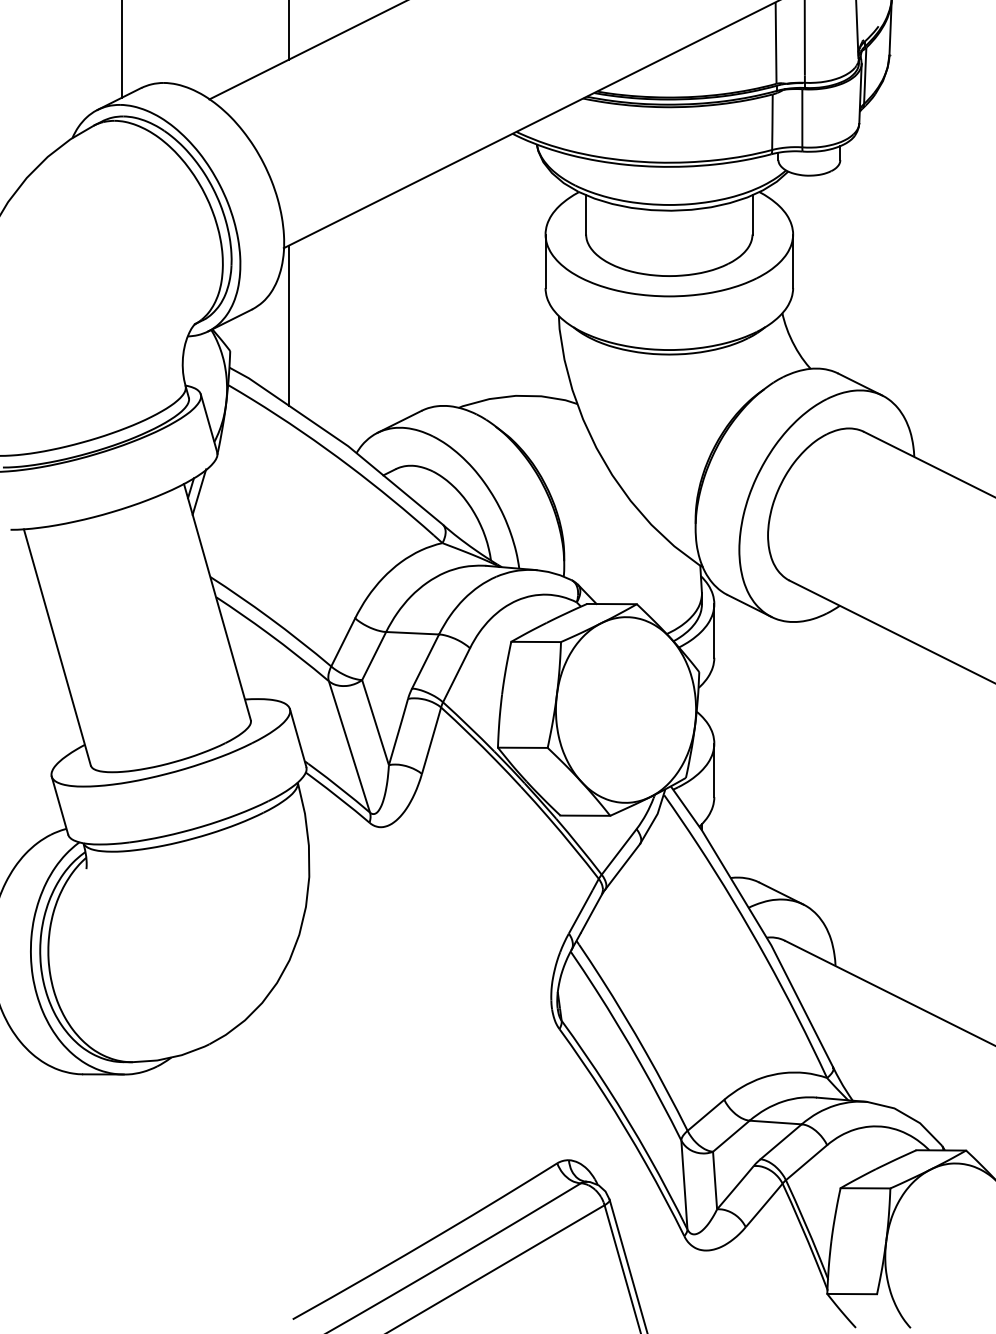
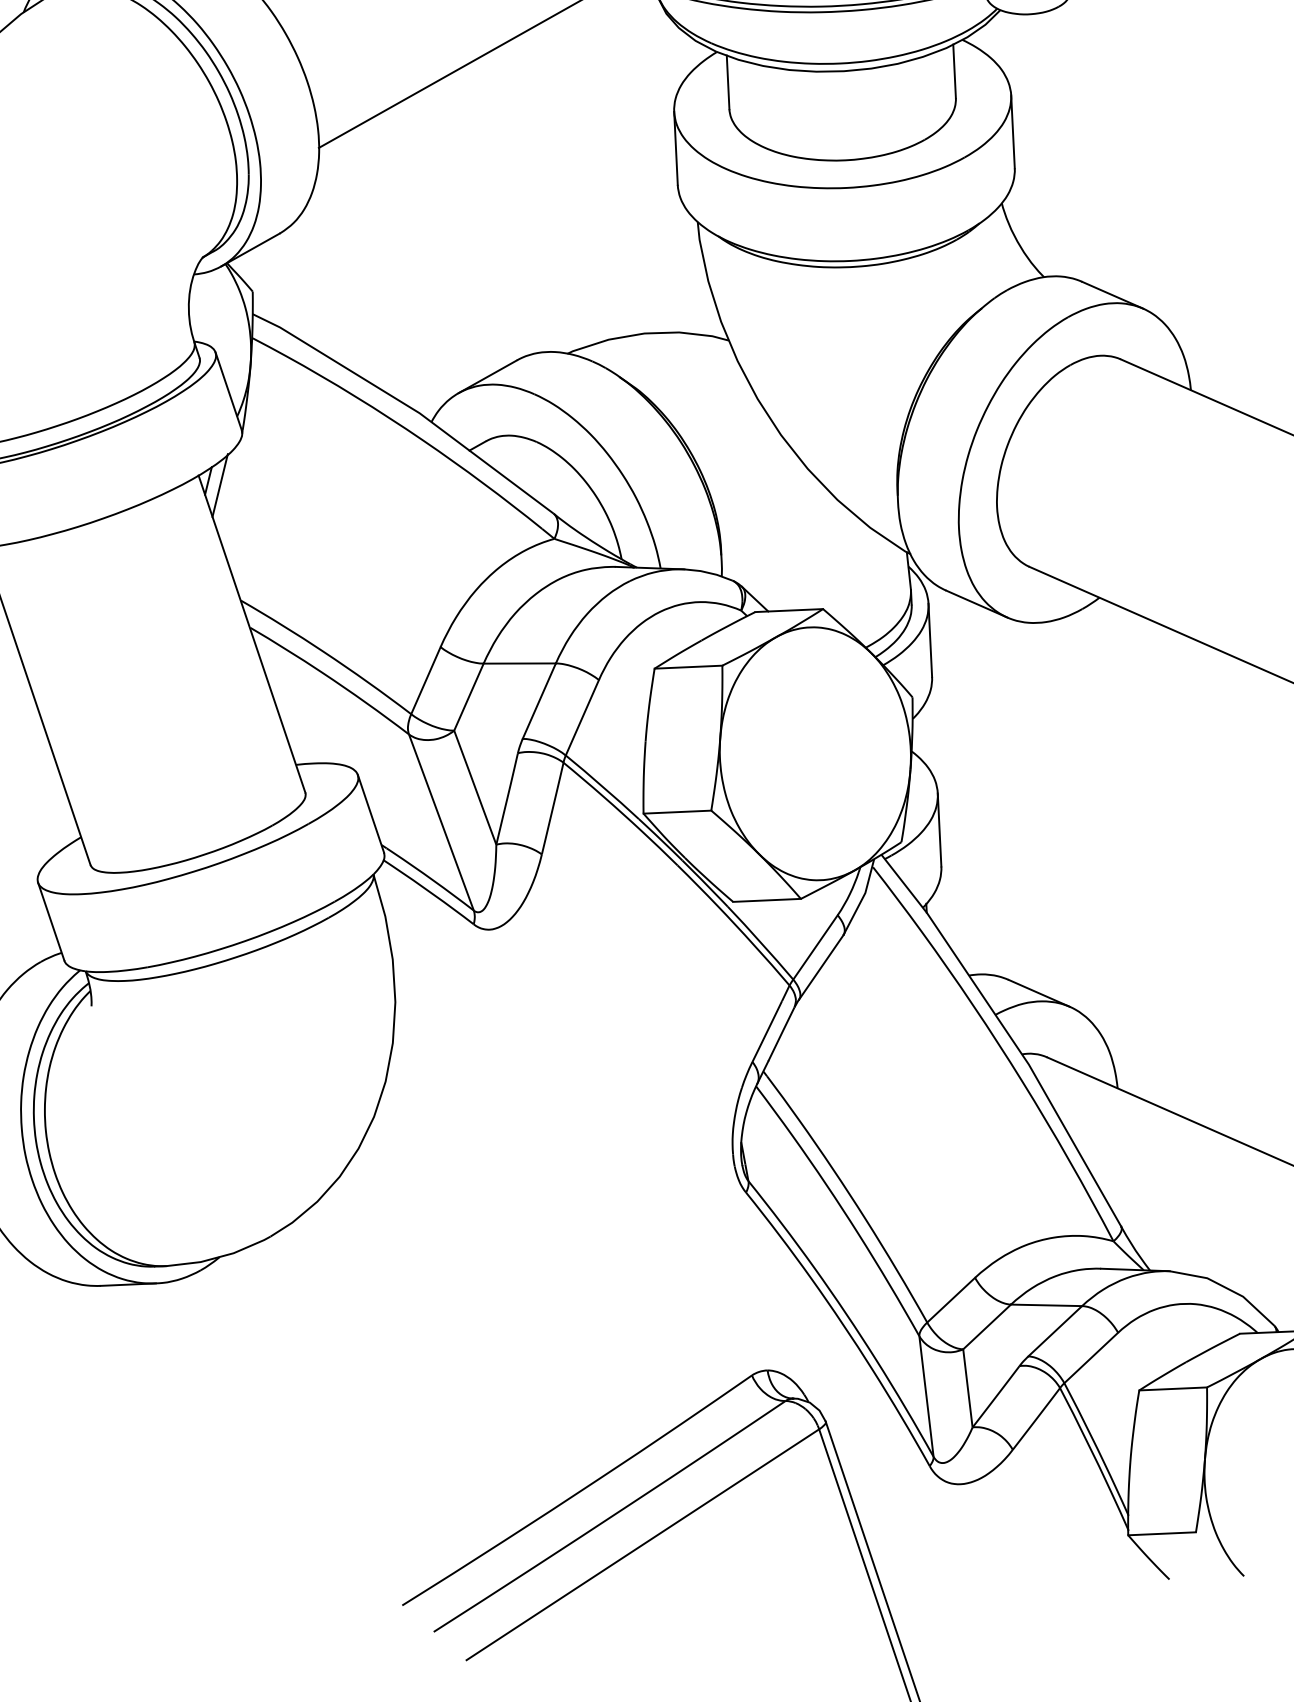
line: (288, 325) -> (330, 252), removed

